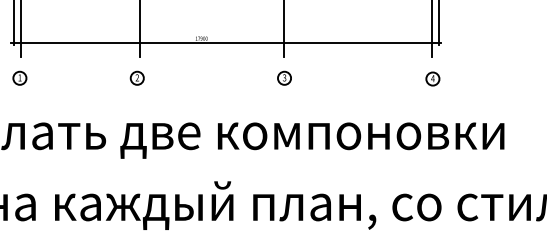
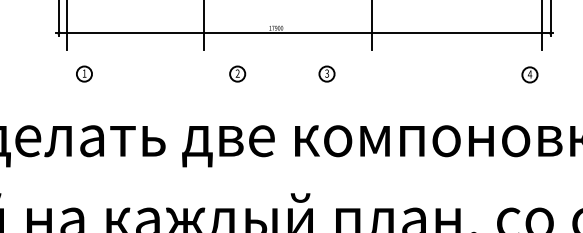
part: (19, 77) -> (83, 73), moved
part: (136, 77) -> (236, 73), moved
part: (284, 77) -> (326, 73), moved
part: (432, 78) -> (529, 74), moved

